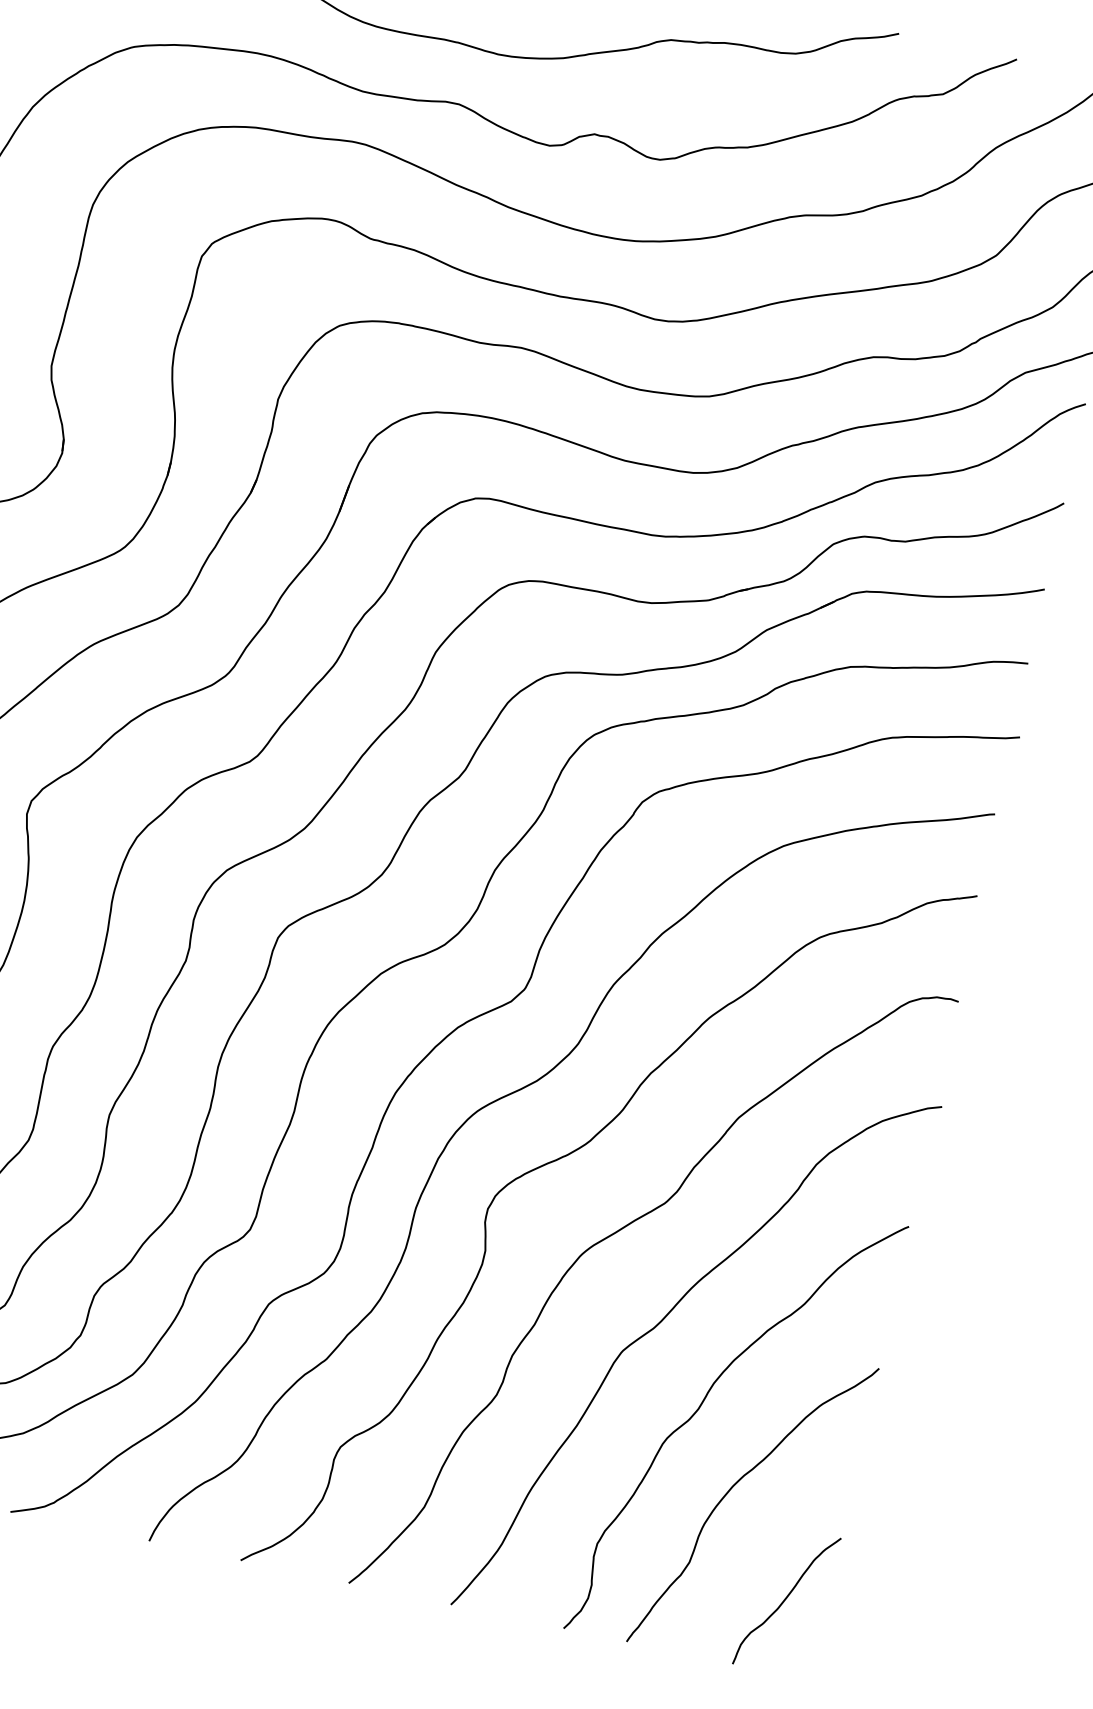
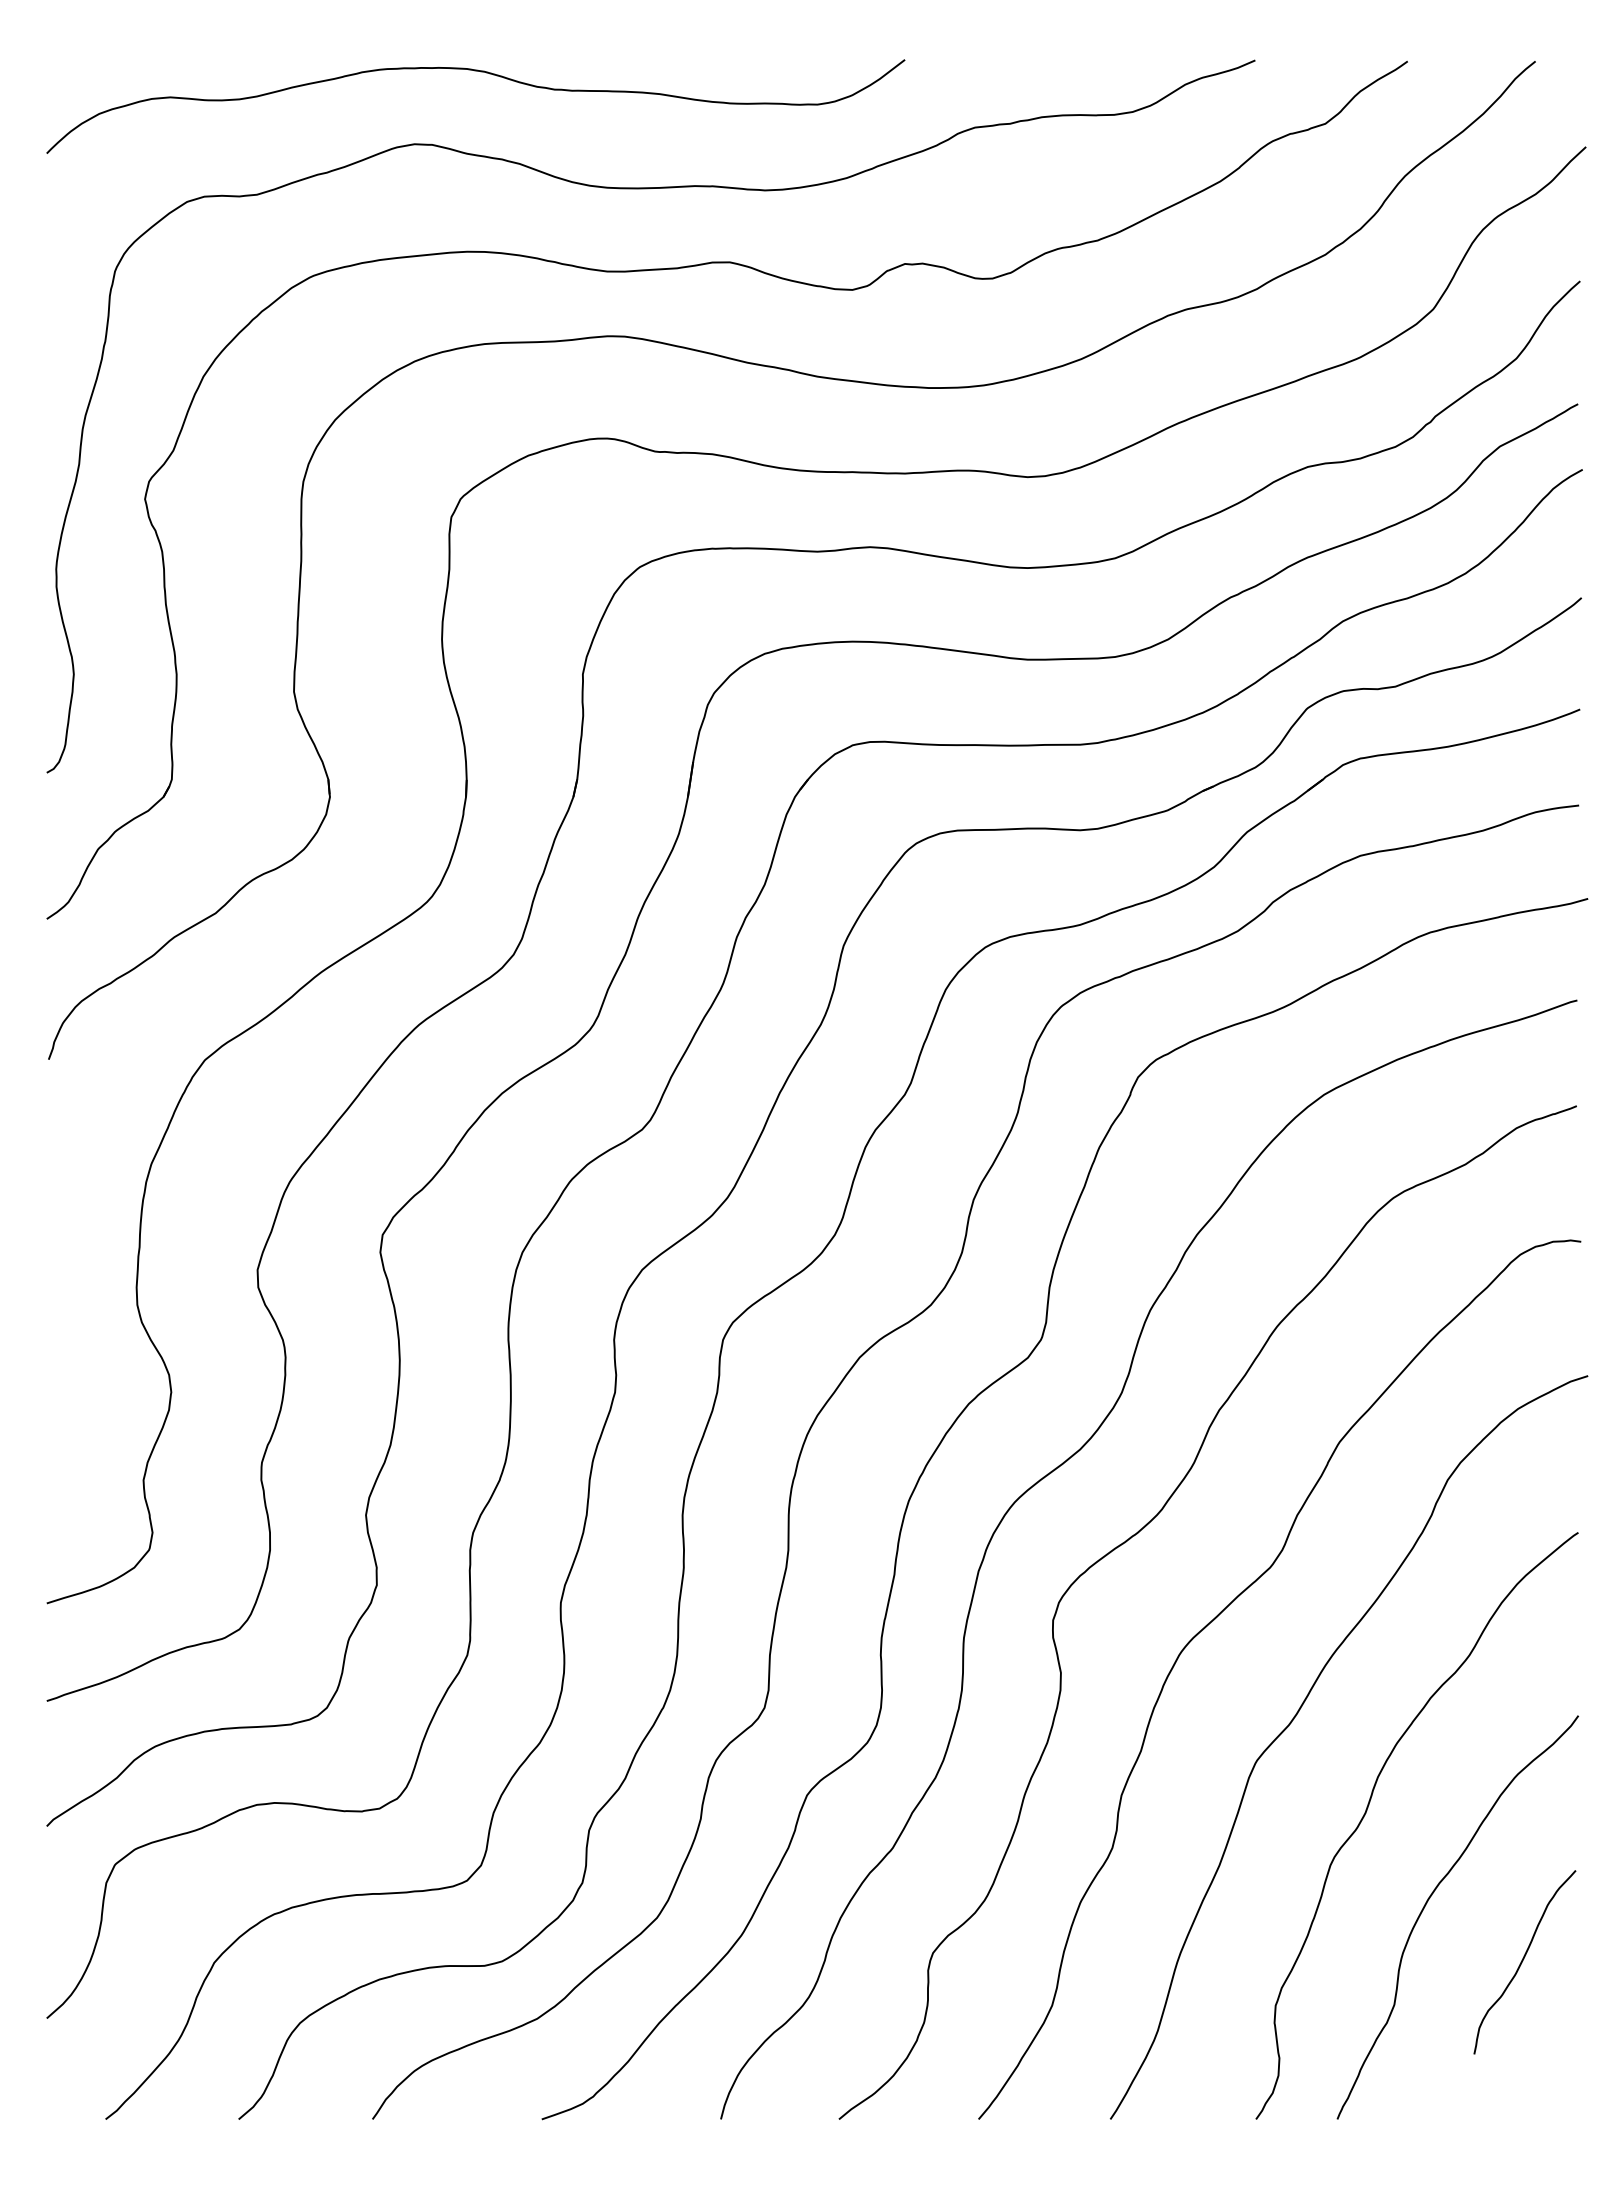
curve: (785, 1600) -> (1523, 1961), moved

